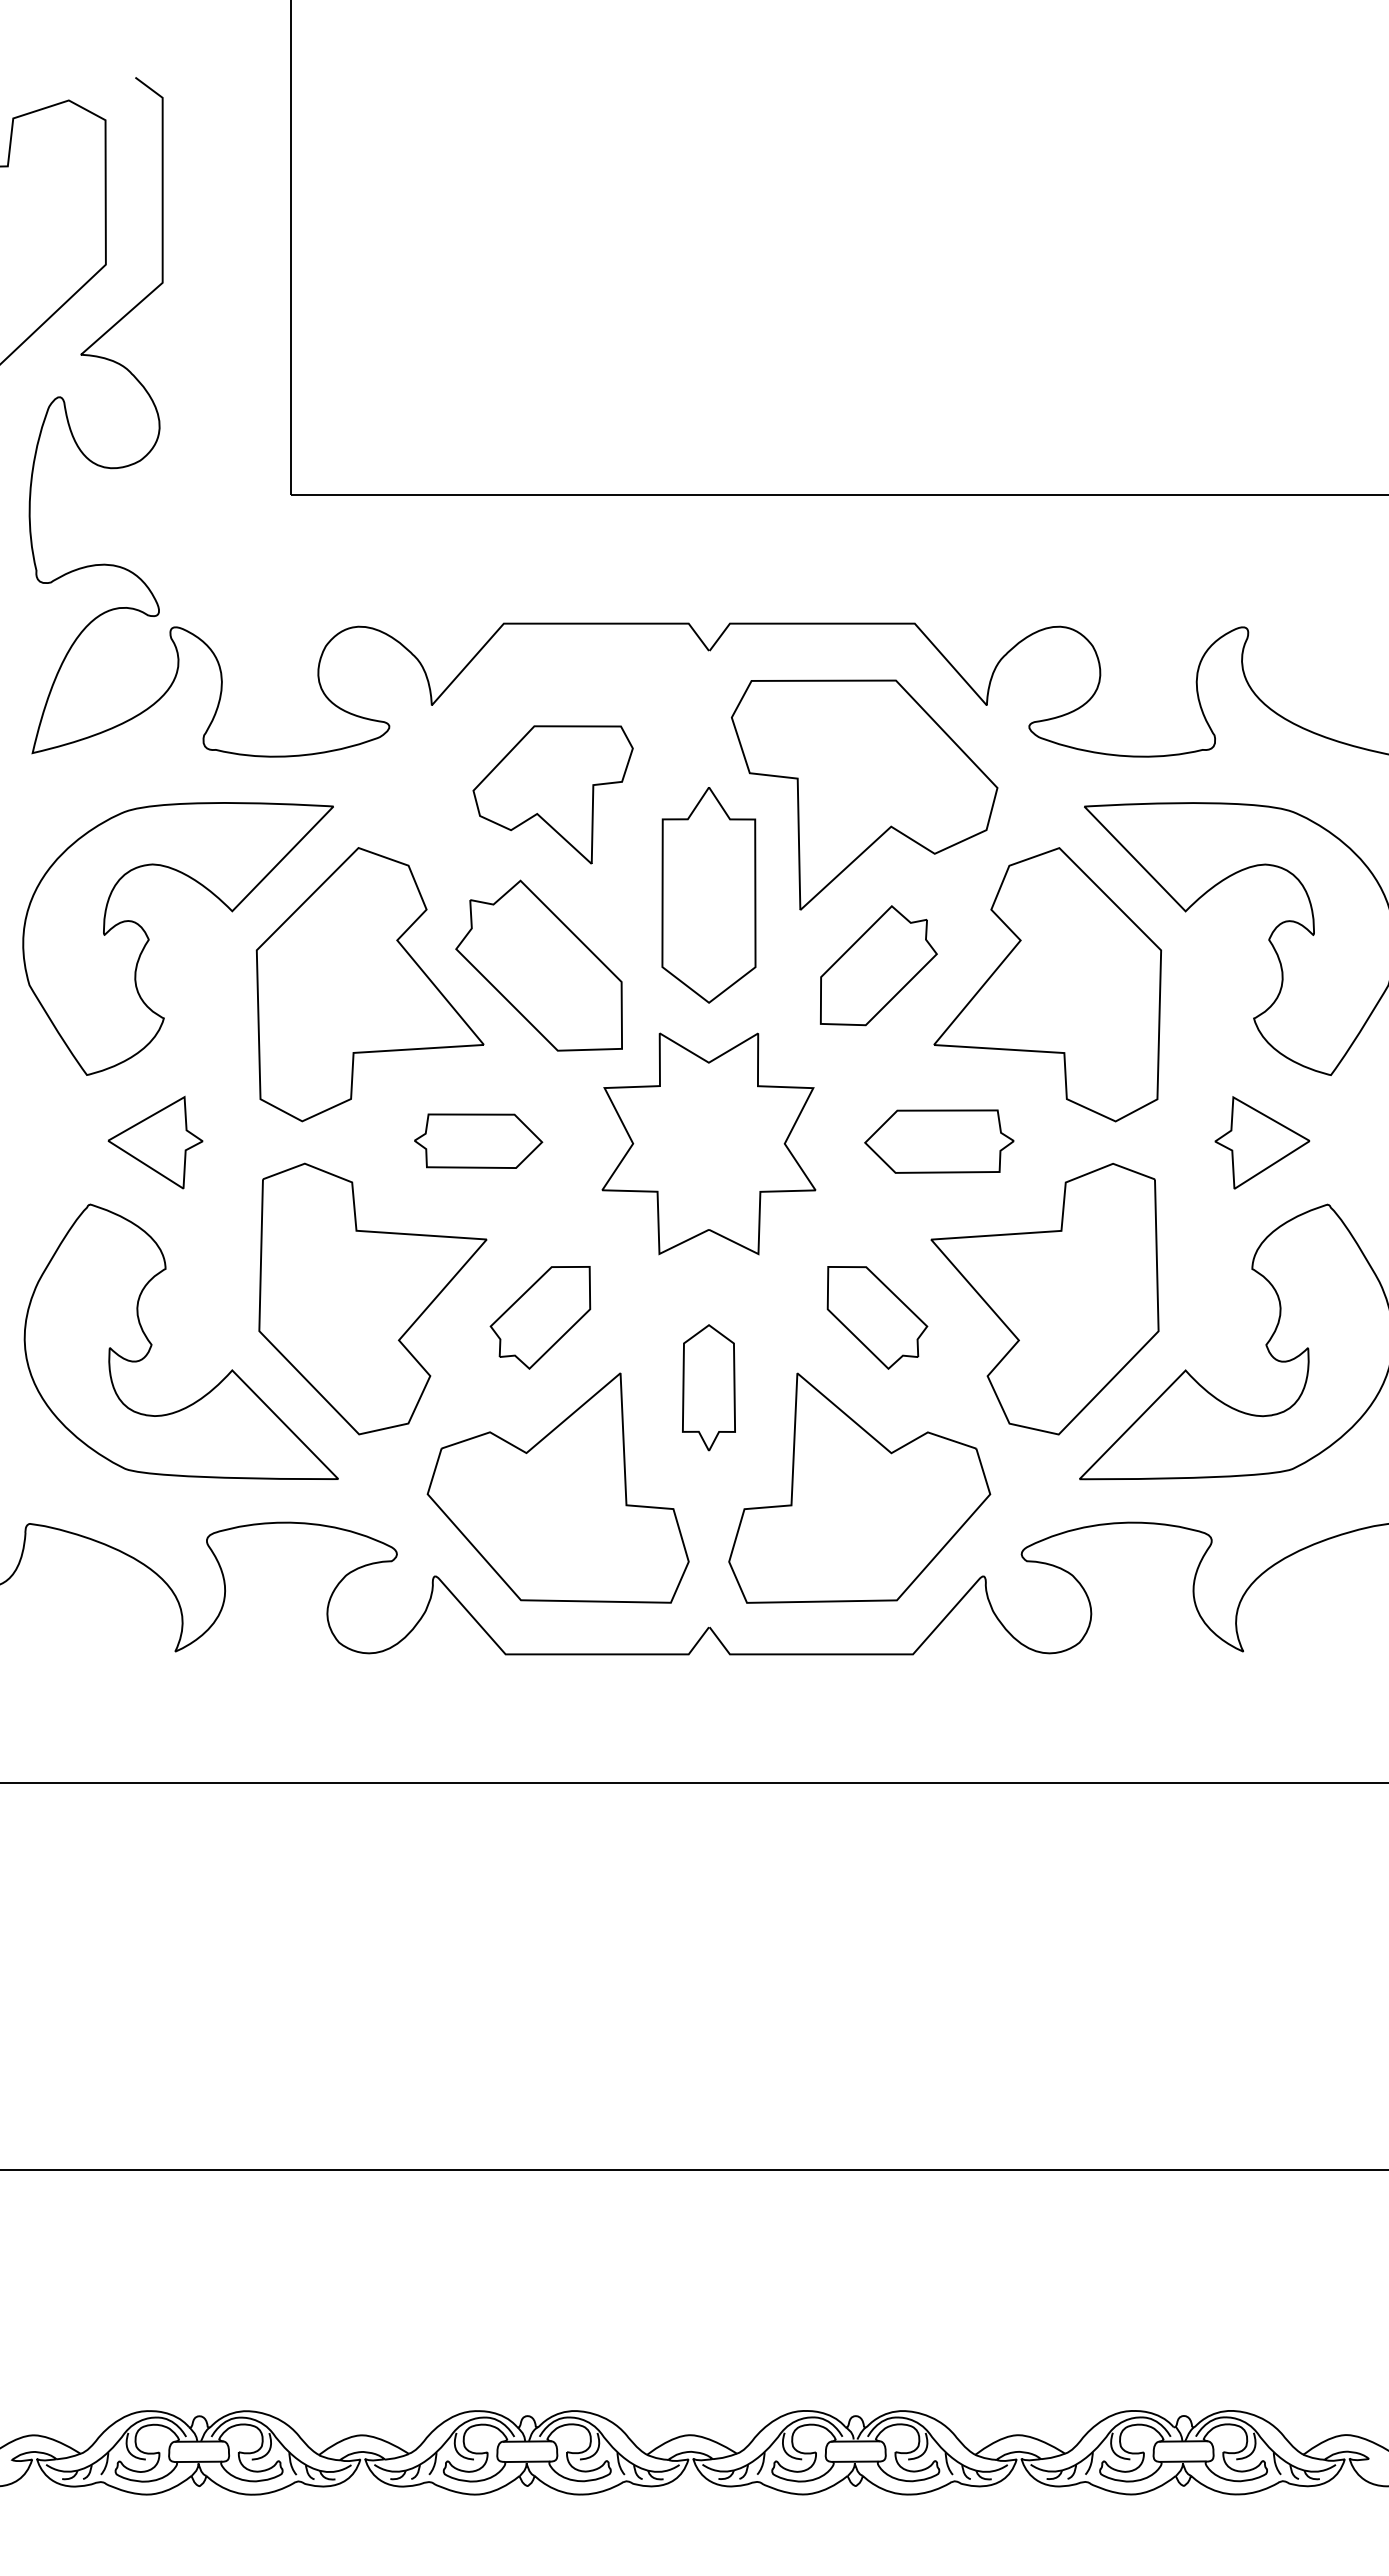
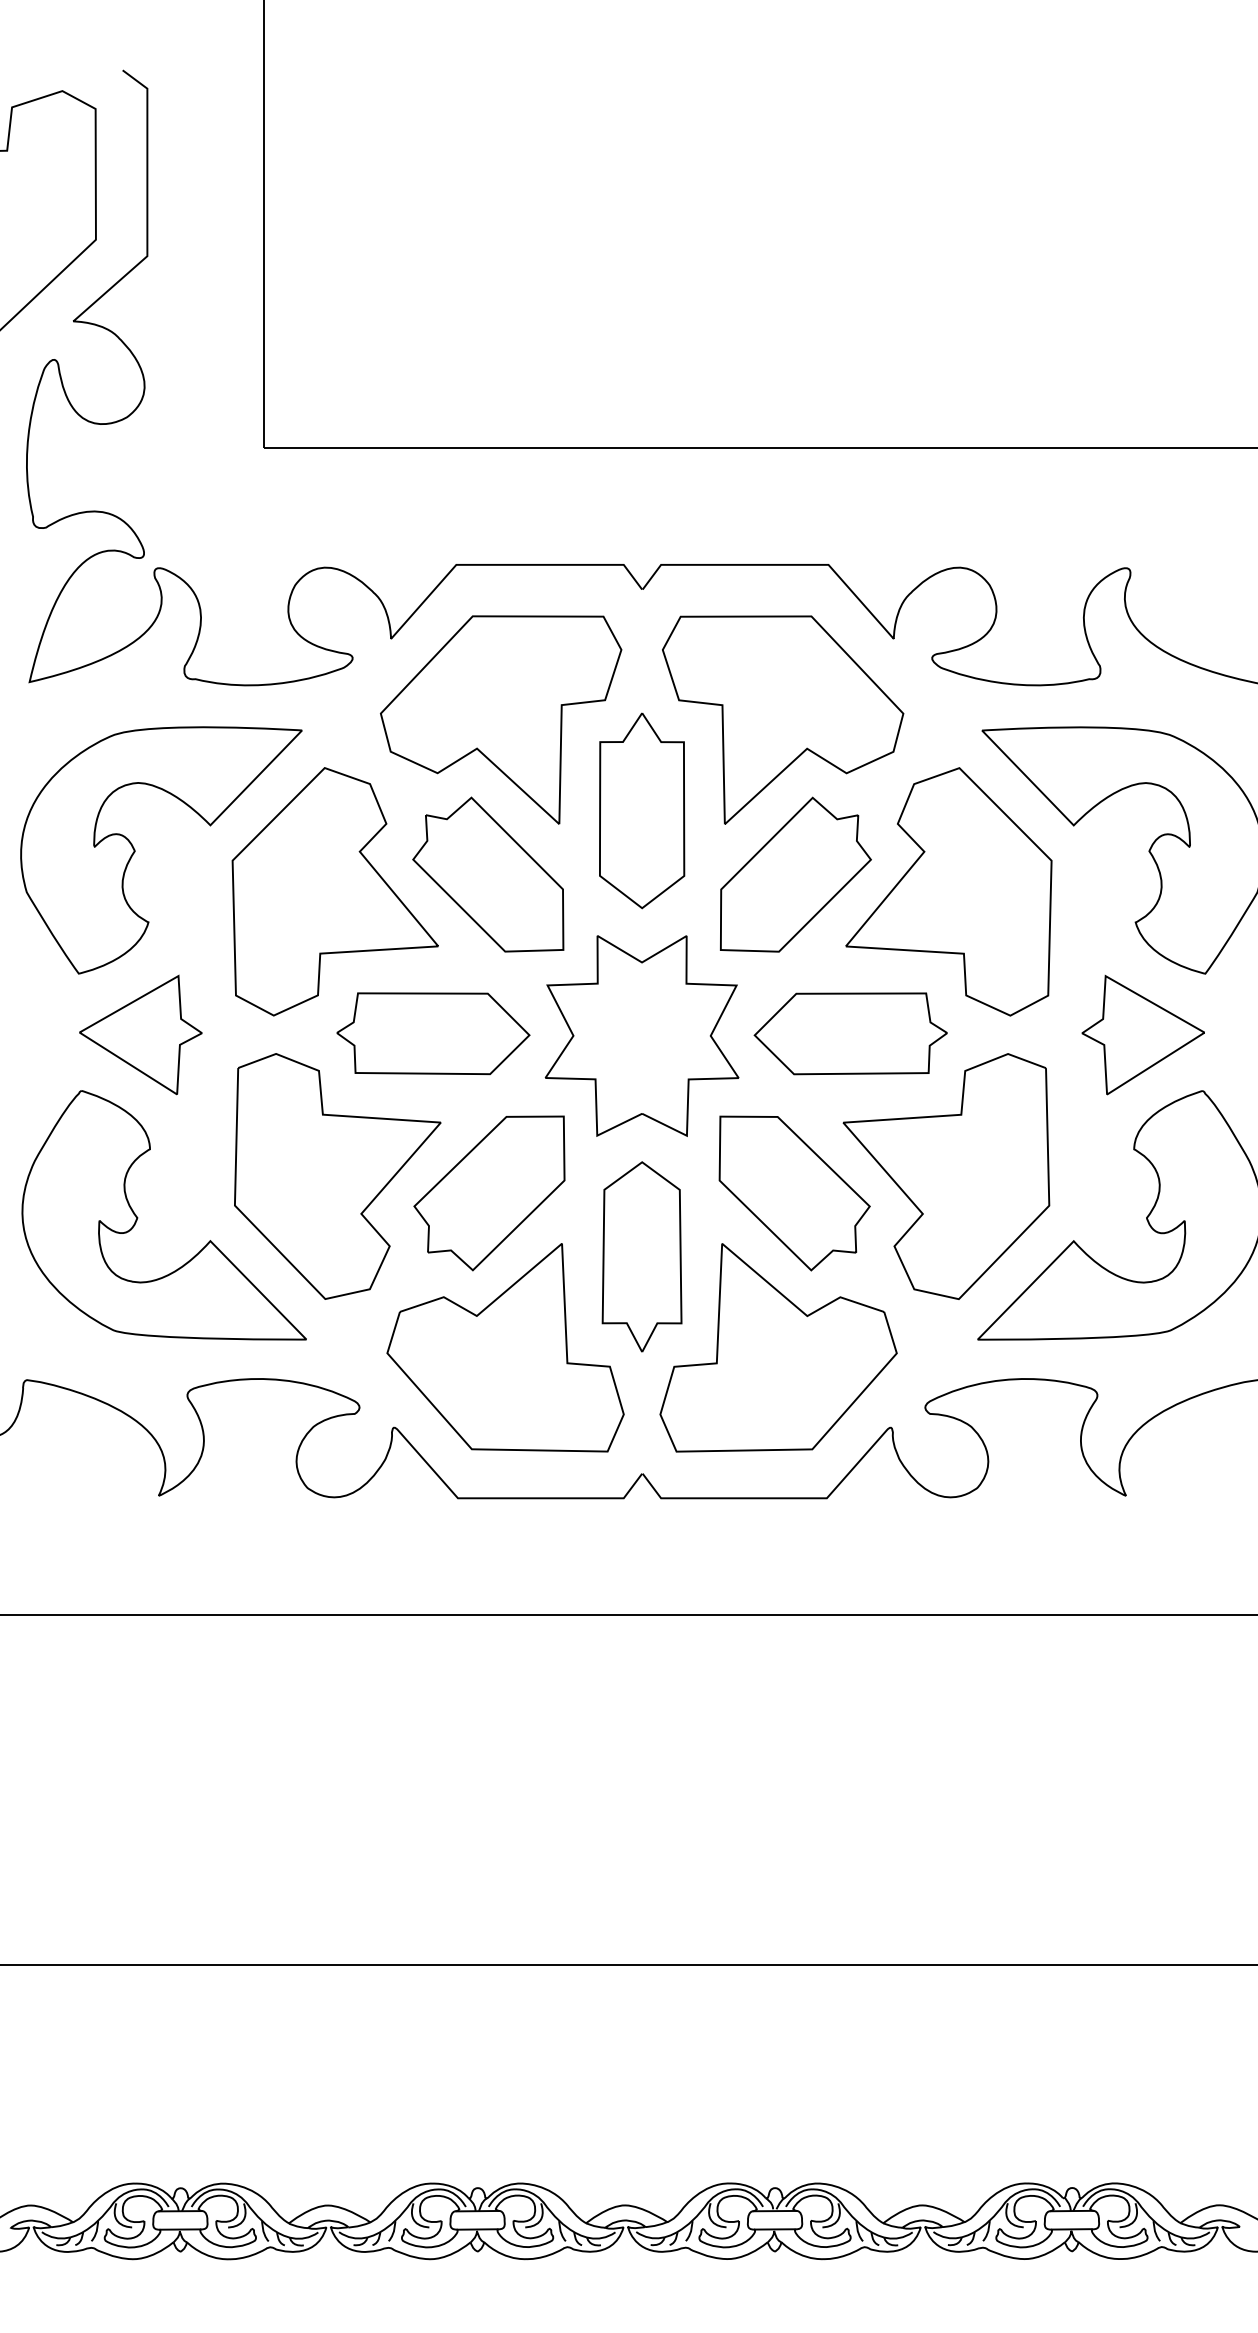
part: (552, 794) -> (500, 719), size x1.67
part: (878, 965) -> (795, 874), size x1.43
part: (478, 1140) -> (433, 1032), size x1.67
part: (939, 1141) -> (850, 1033), size x1.43
part: (155, 1142) -> (140, 1034), size x1.43
part: (1262, 1142) -> (1143, 1034), size x1.43
part: (540, 1317) -> (489, 1193), size x1.67
part: (877, 1317) -> (794, 1193), size x1.67
part: (708, 1387) -> (641, 1256), size x1.67

